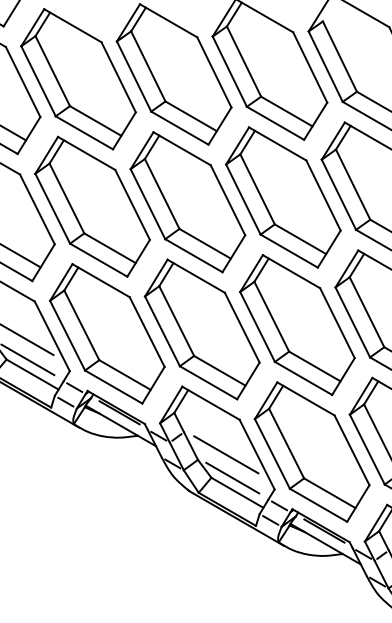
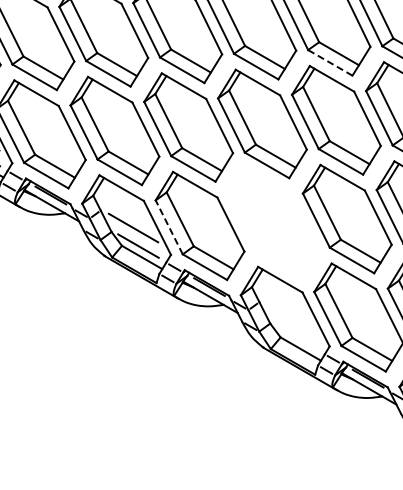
line: (275, 122) -> (330, 62), solid -> dashed
part: (202, 329) -> (273, 222), removed
line: (67, 334) -> (169, 226), solid -> dashed
line: (225, 454) -> (291, 319), removed
line: (233, 477) -> (297, 337), removed

